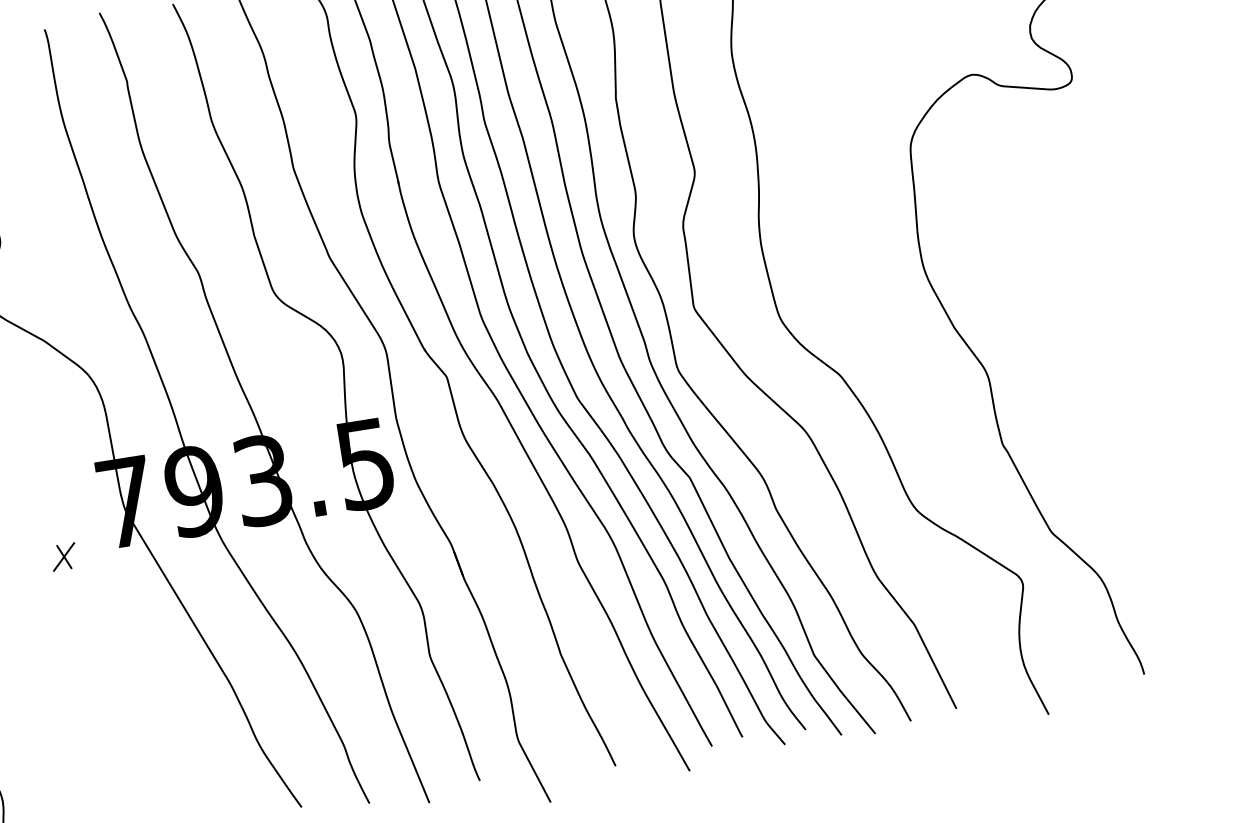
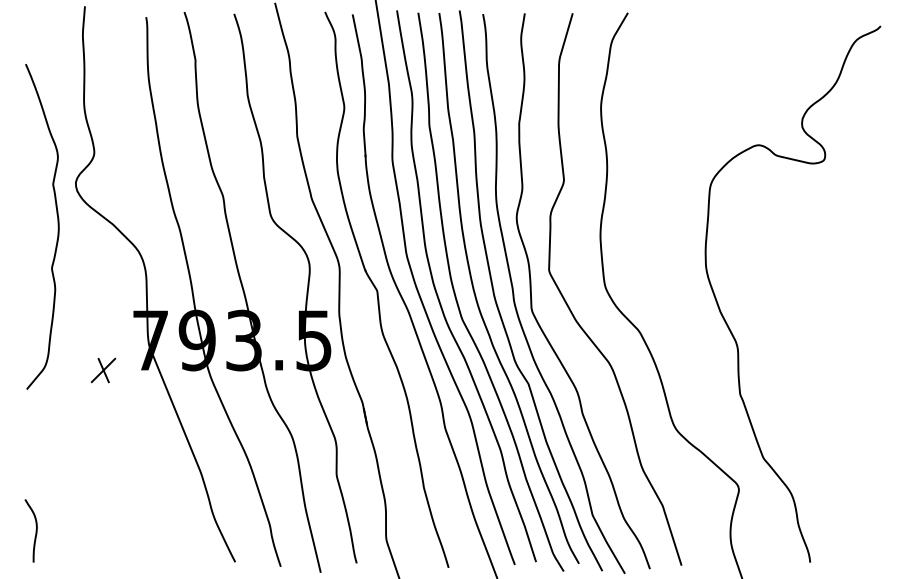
part: (64, 557) -> (103, 370), size x1.43

